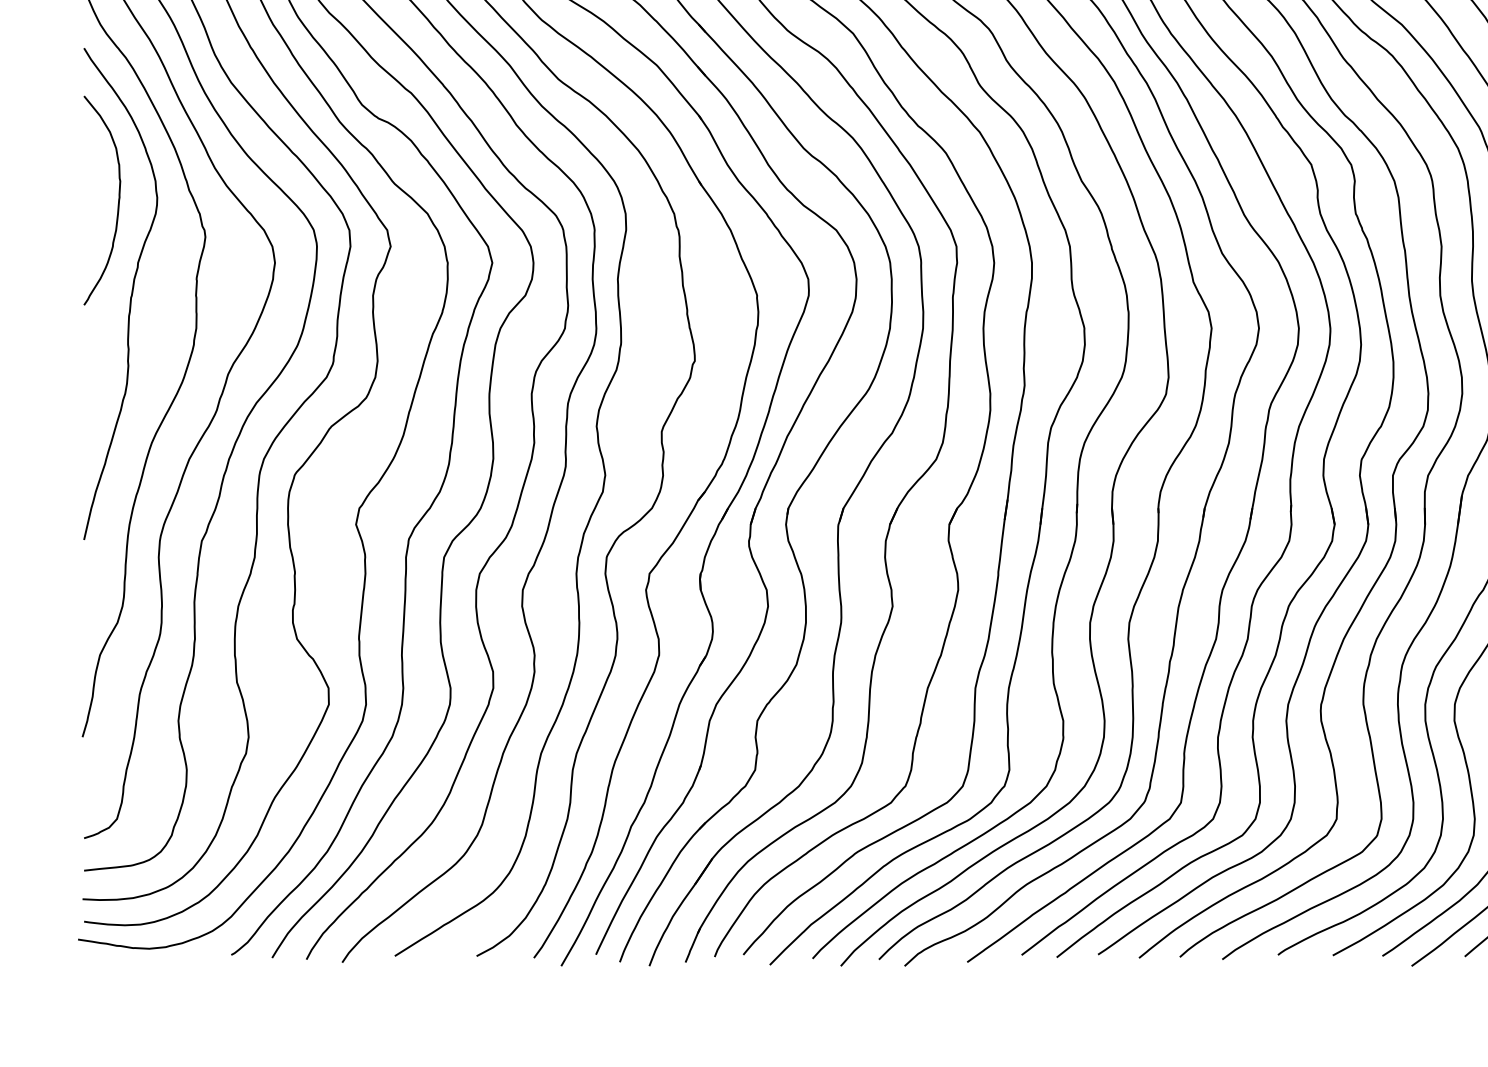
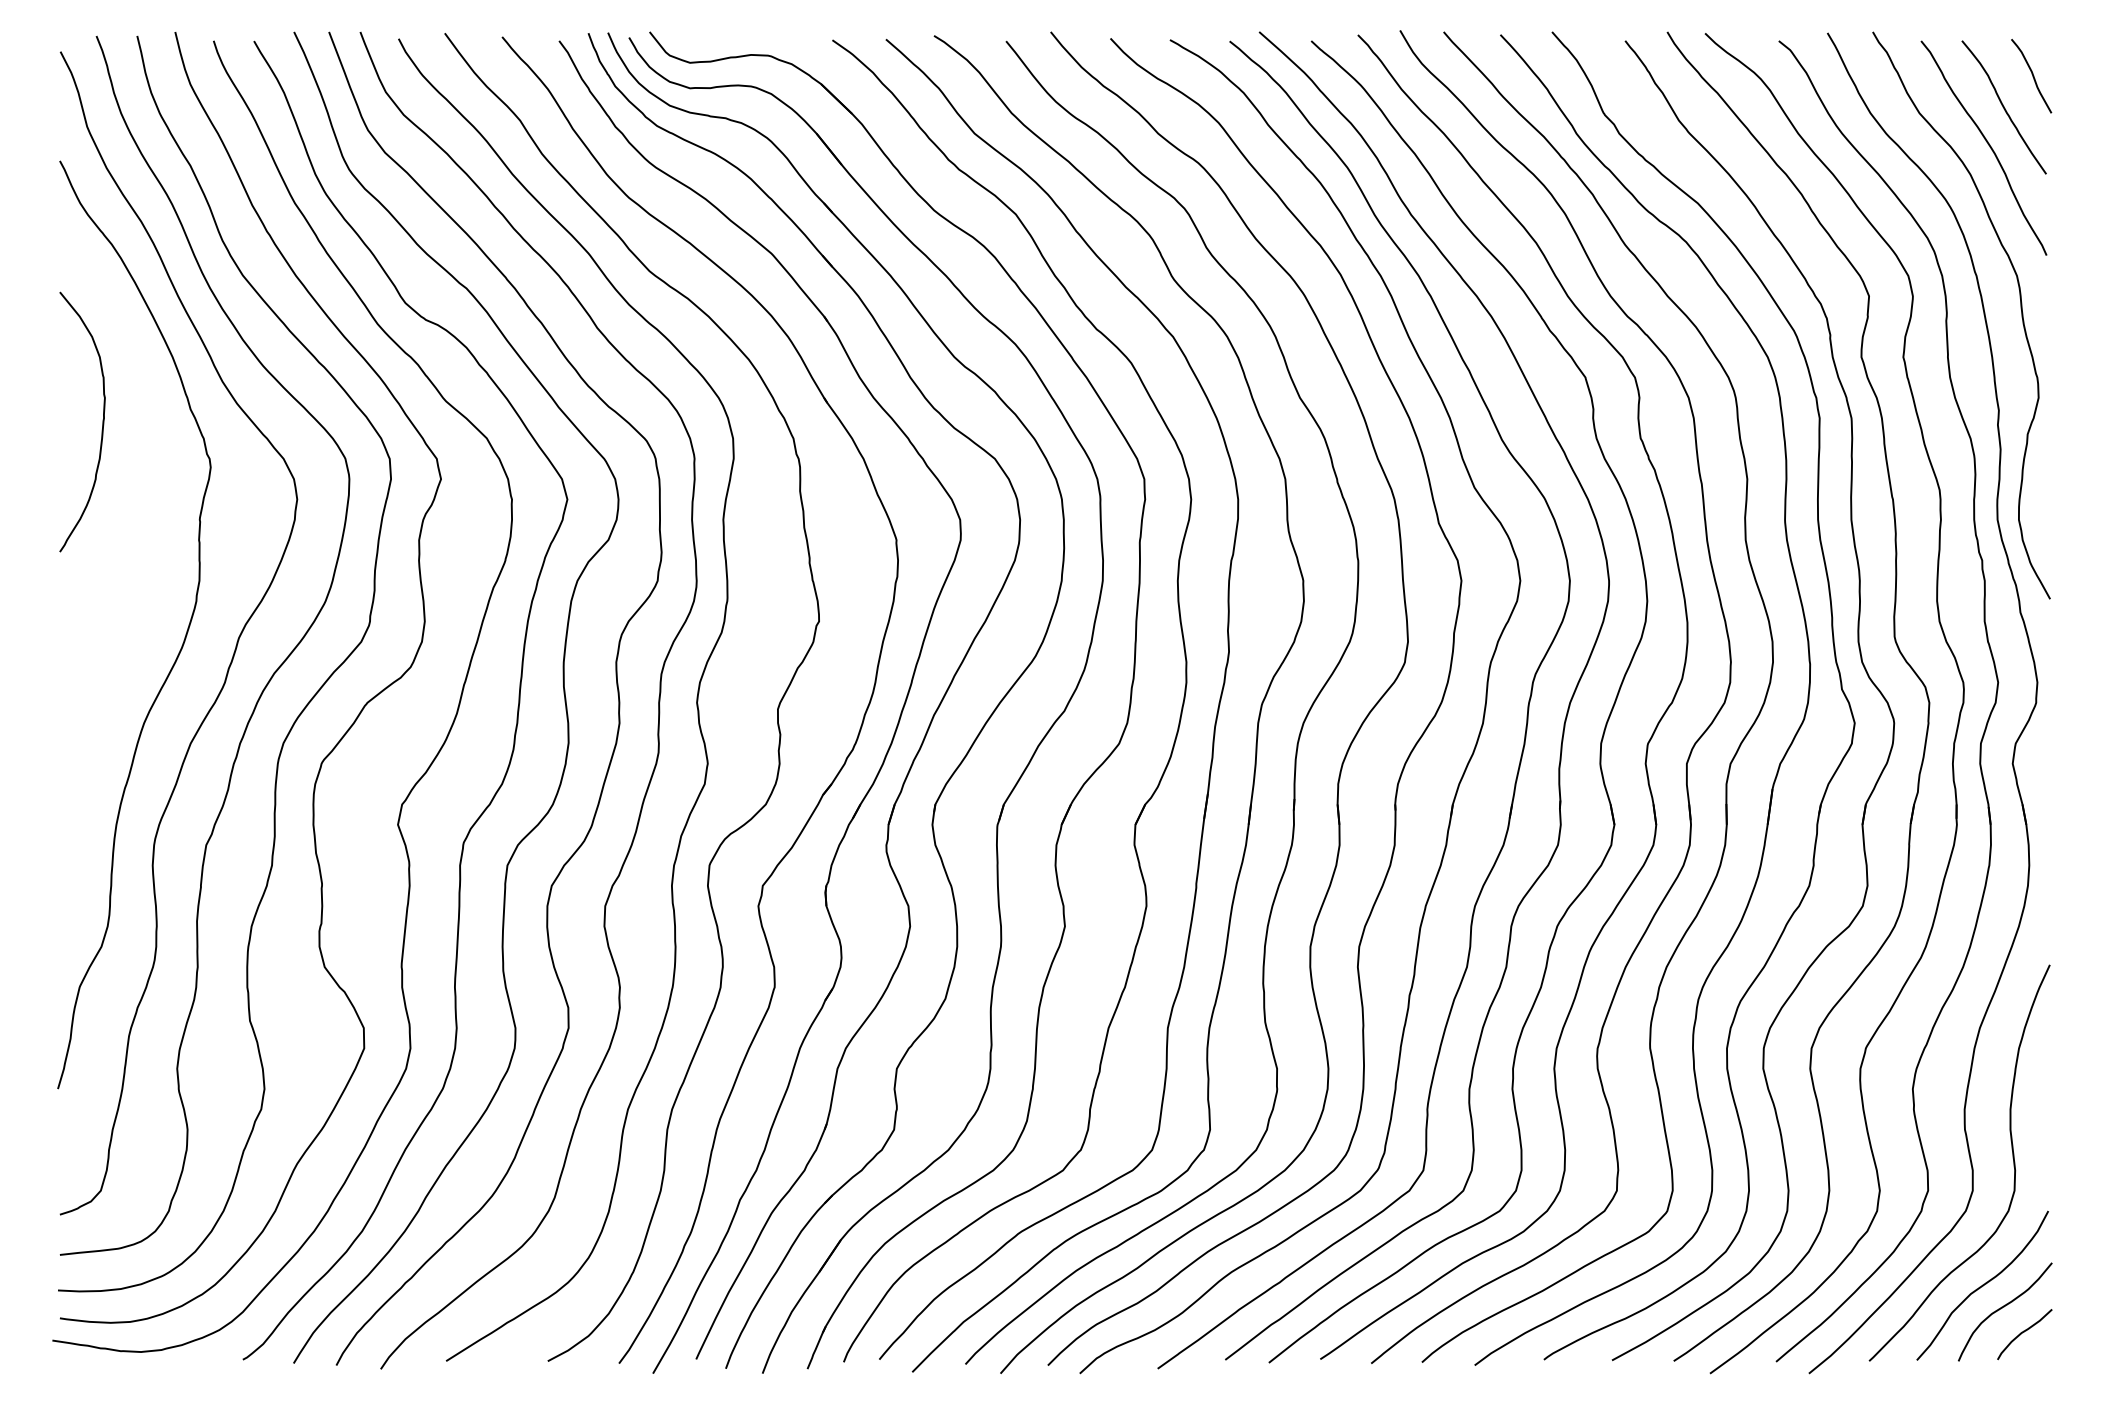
curve: (130, 296) -> (117, 541), removed

